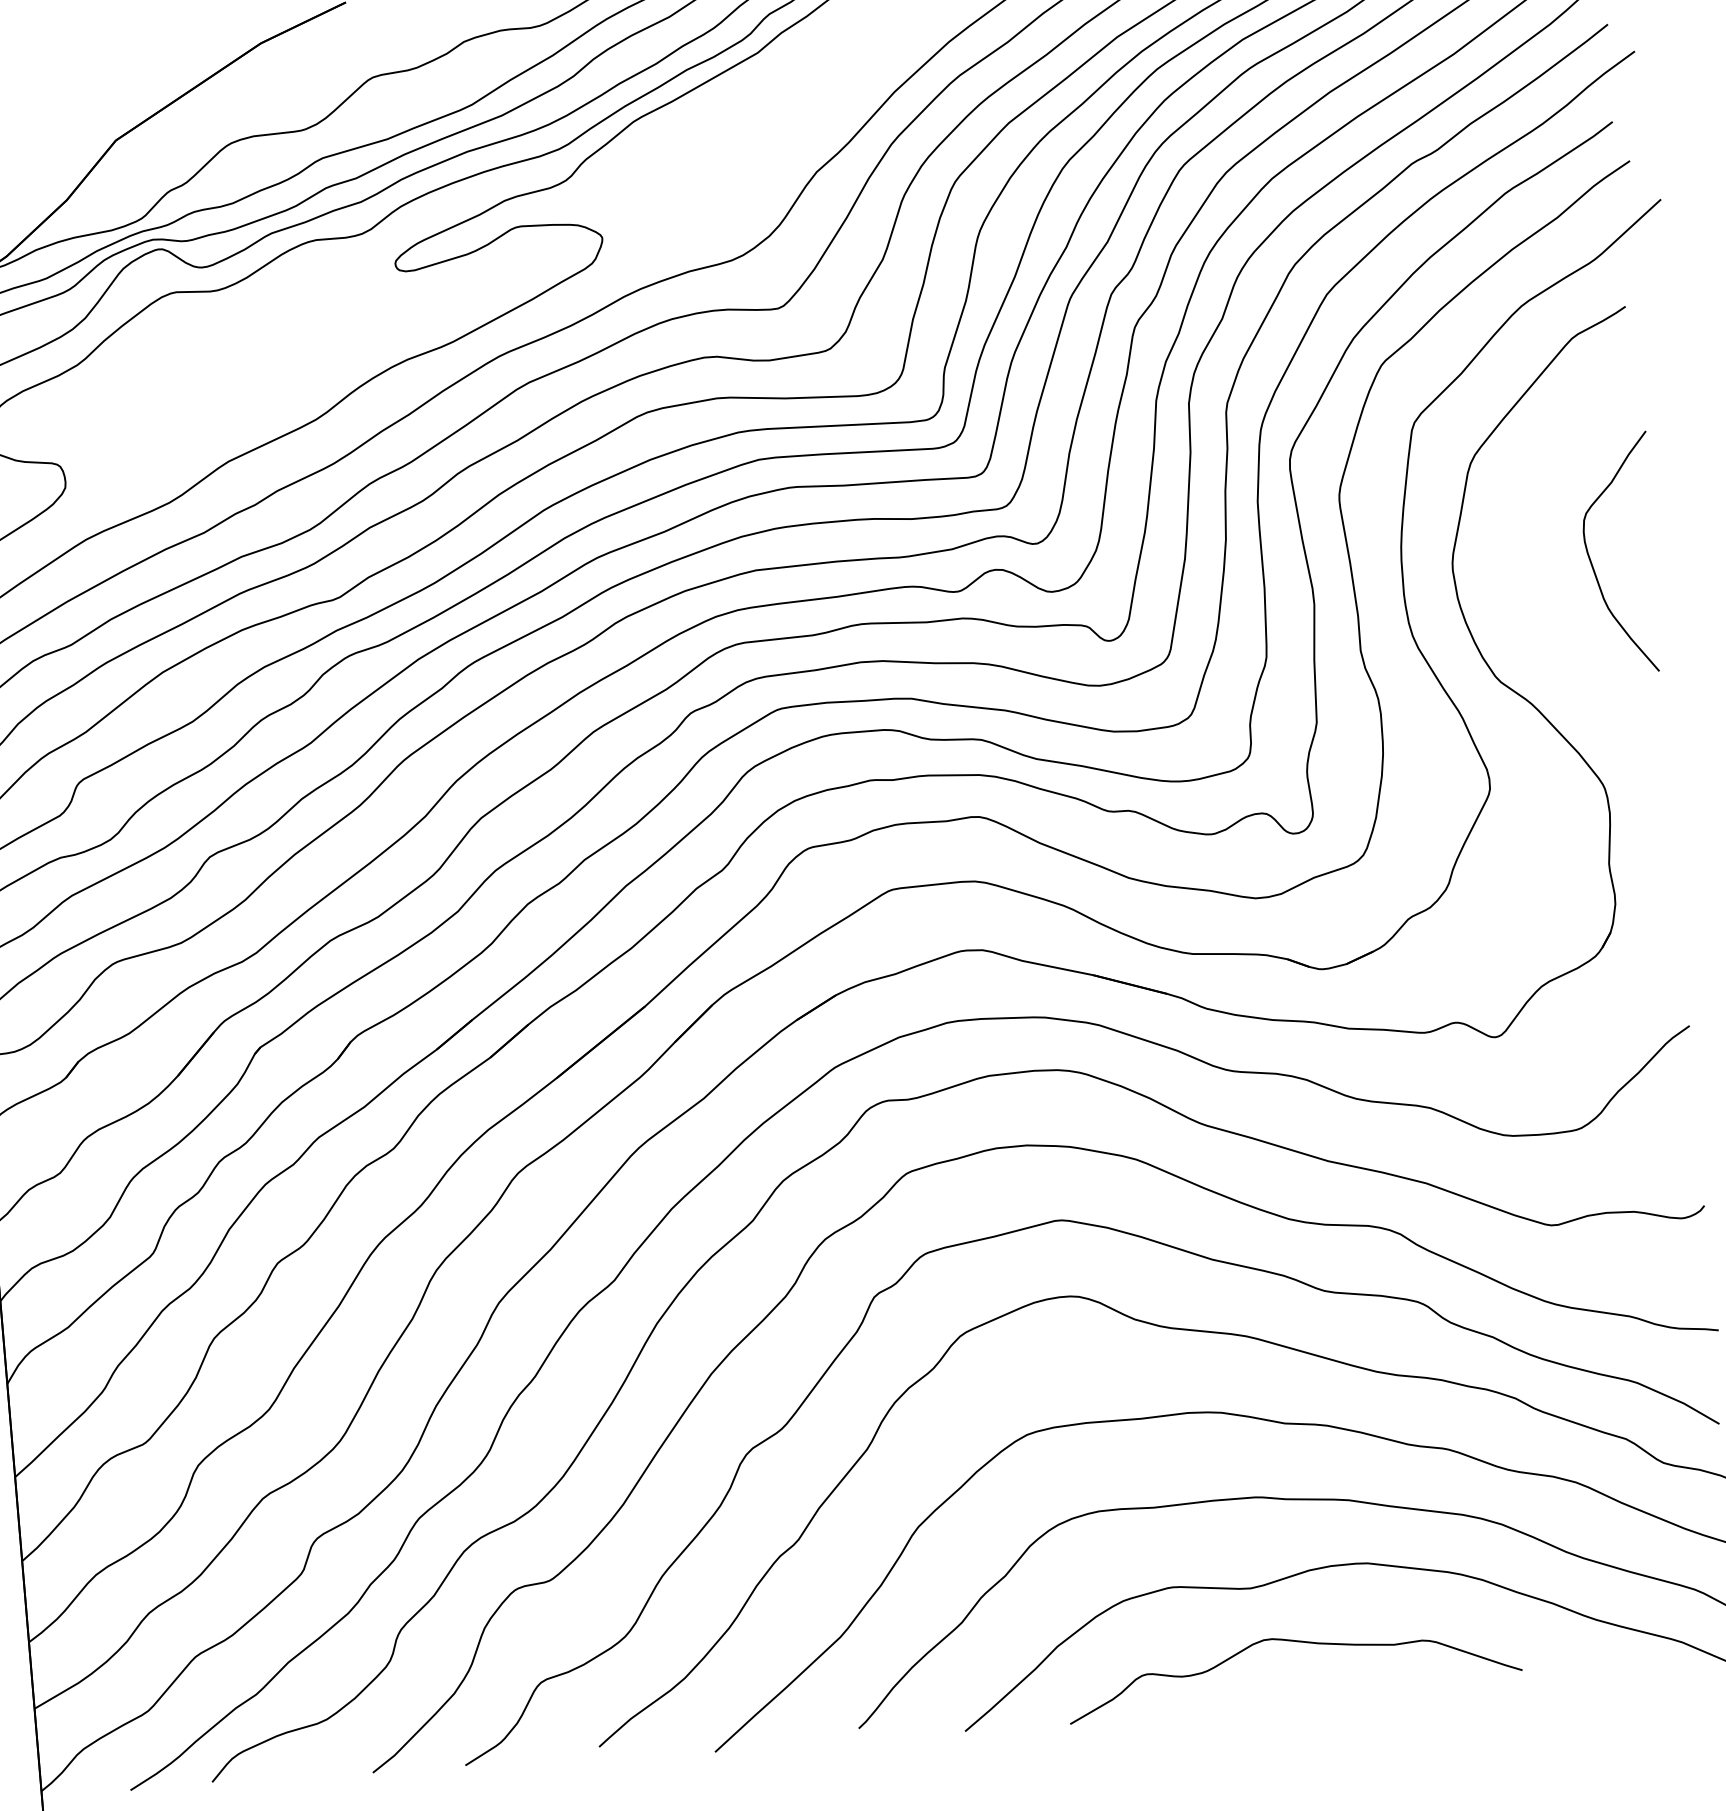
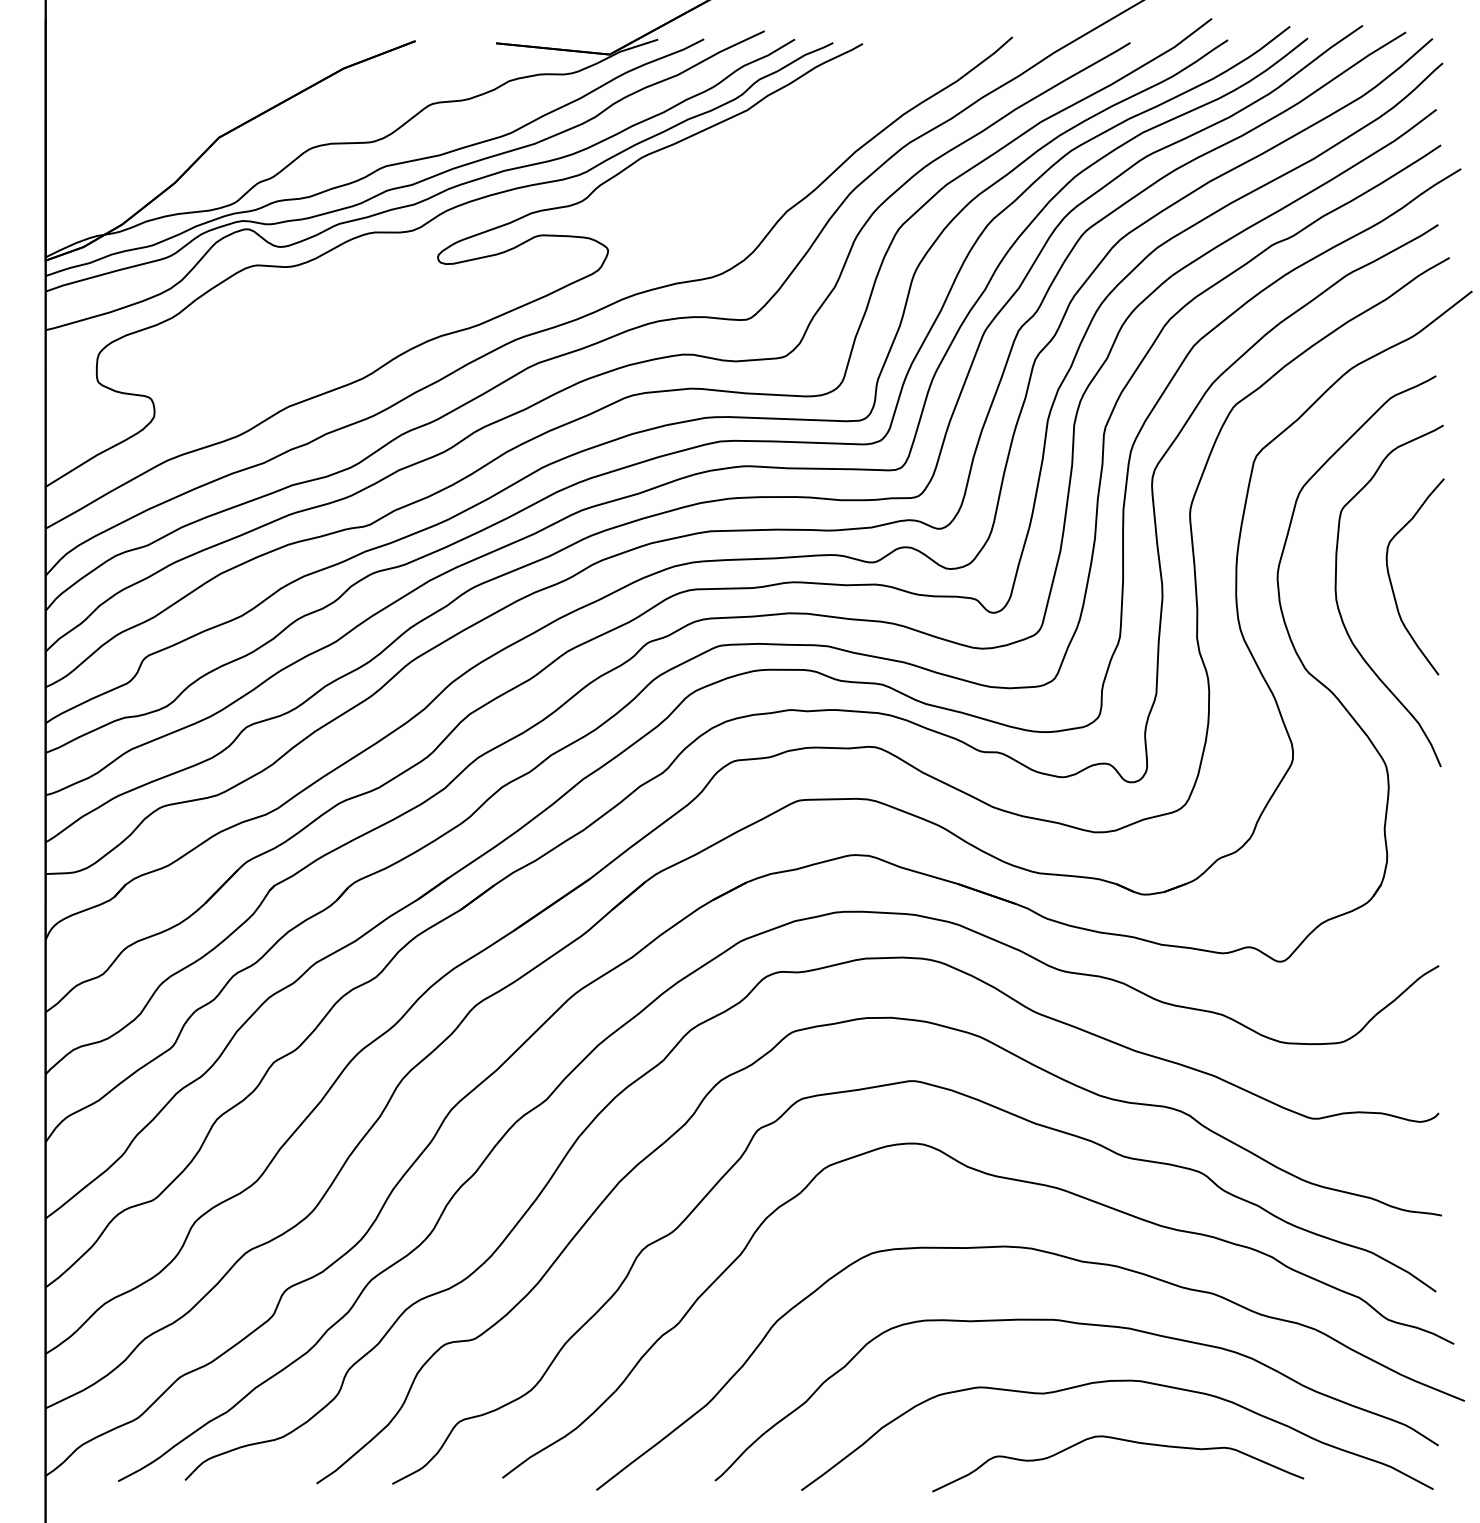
curve: (1532, 603) -> (1340, 611), added
curve: (1294, 1642) -> (1120, 1440), moved

